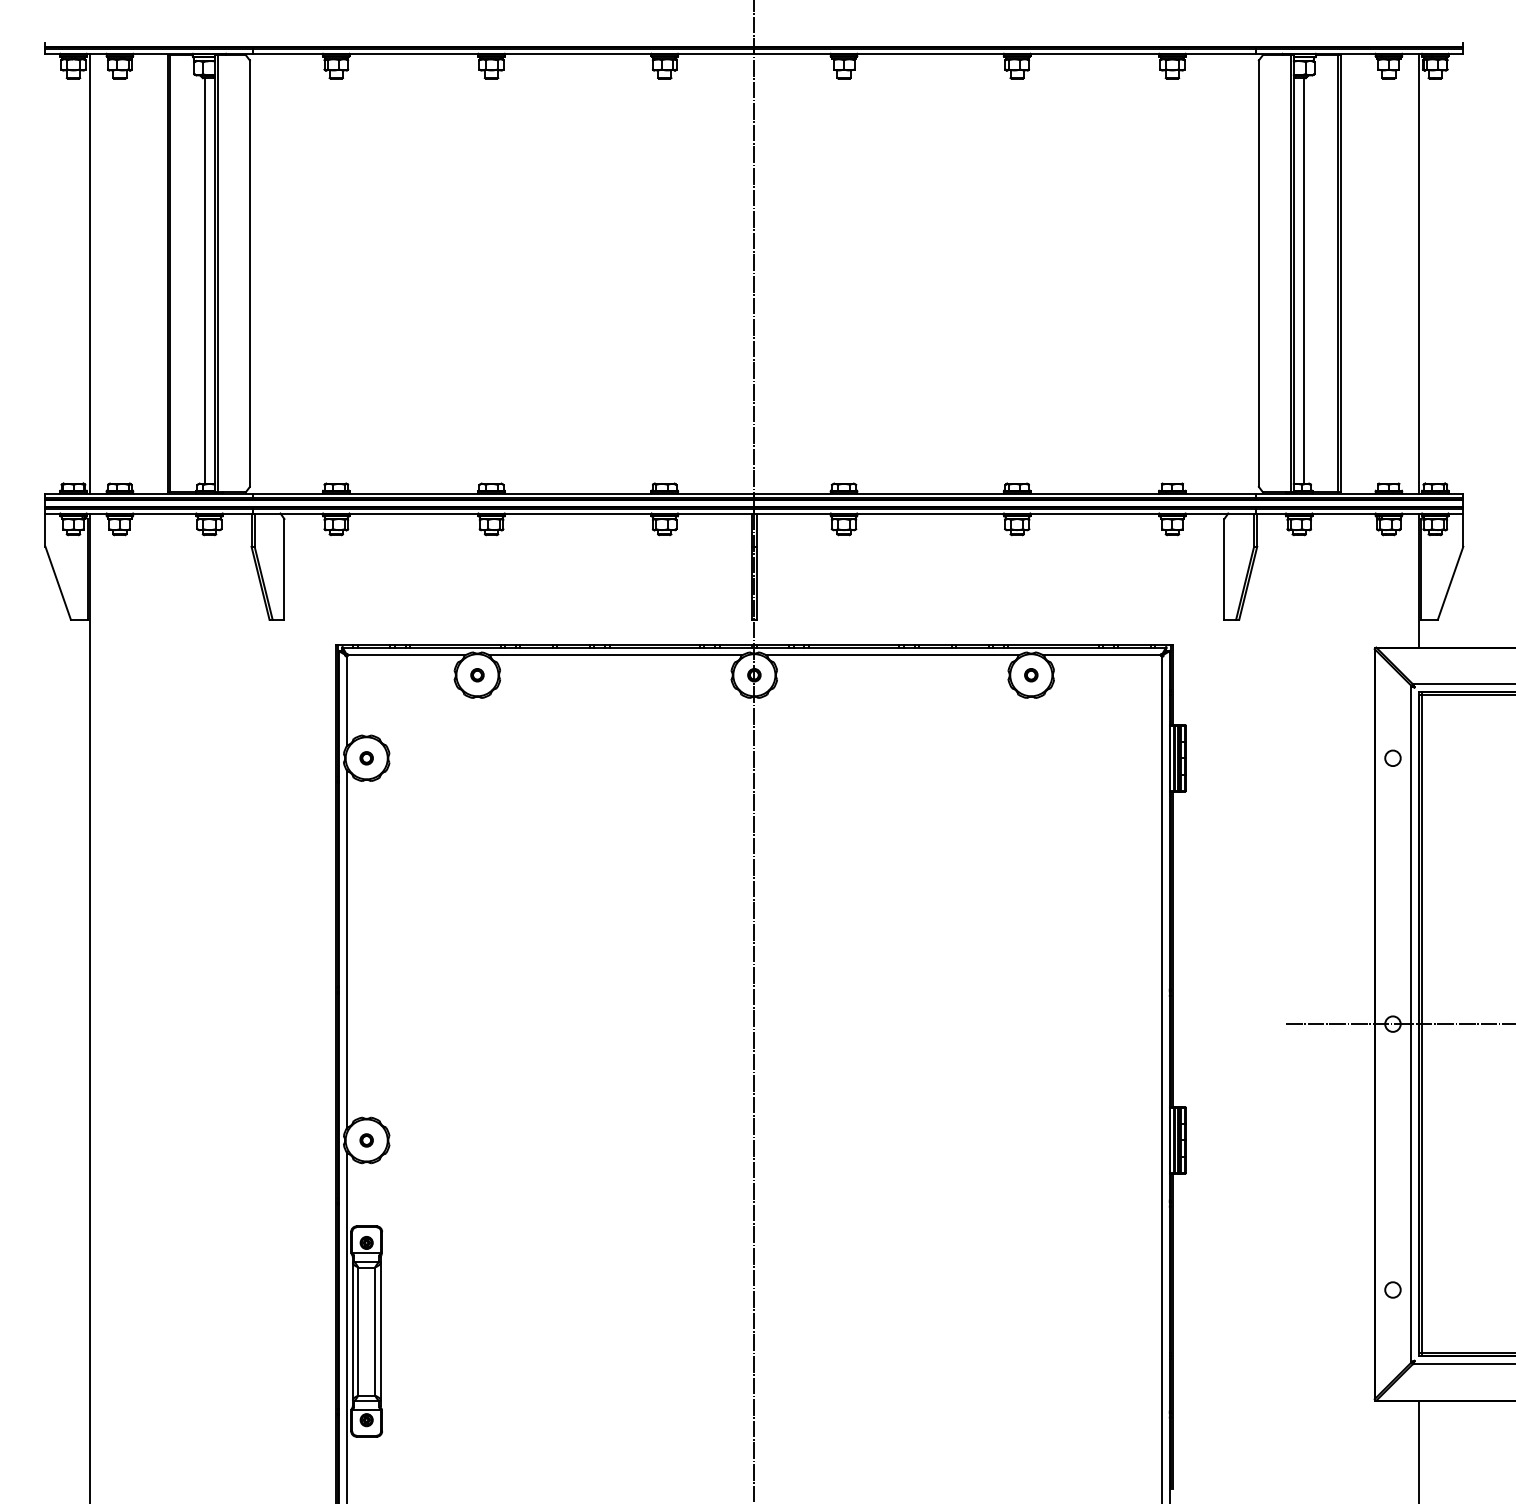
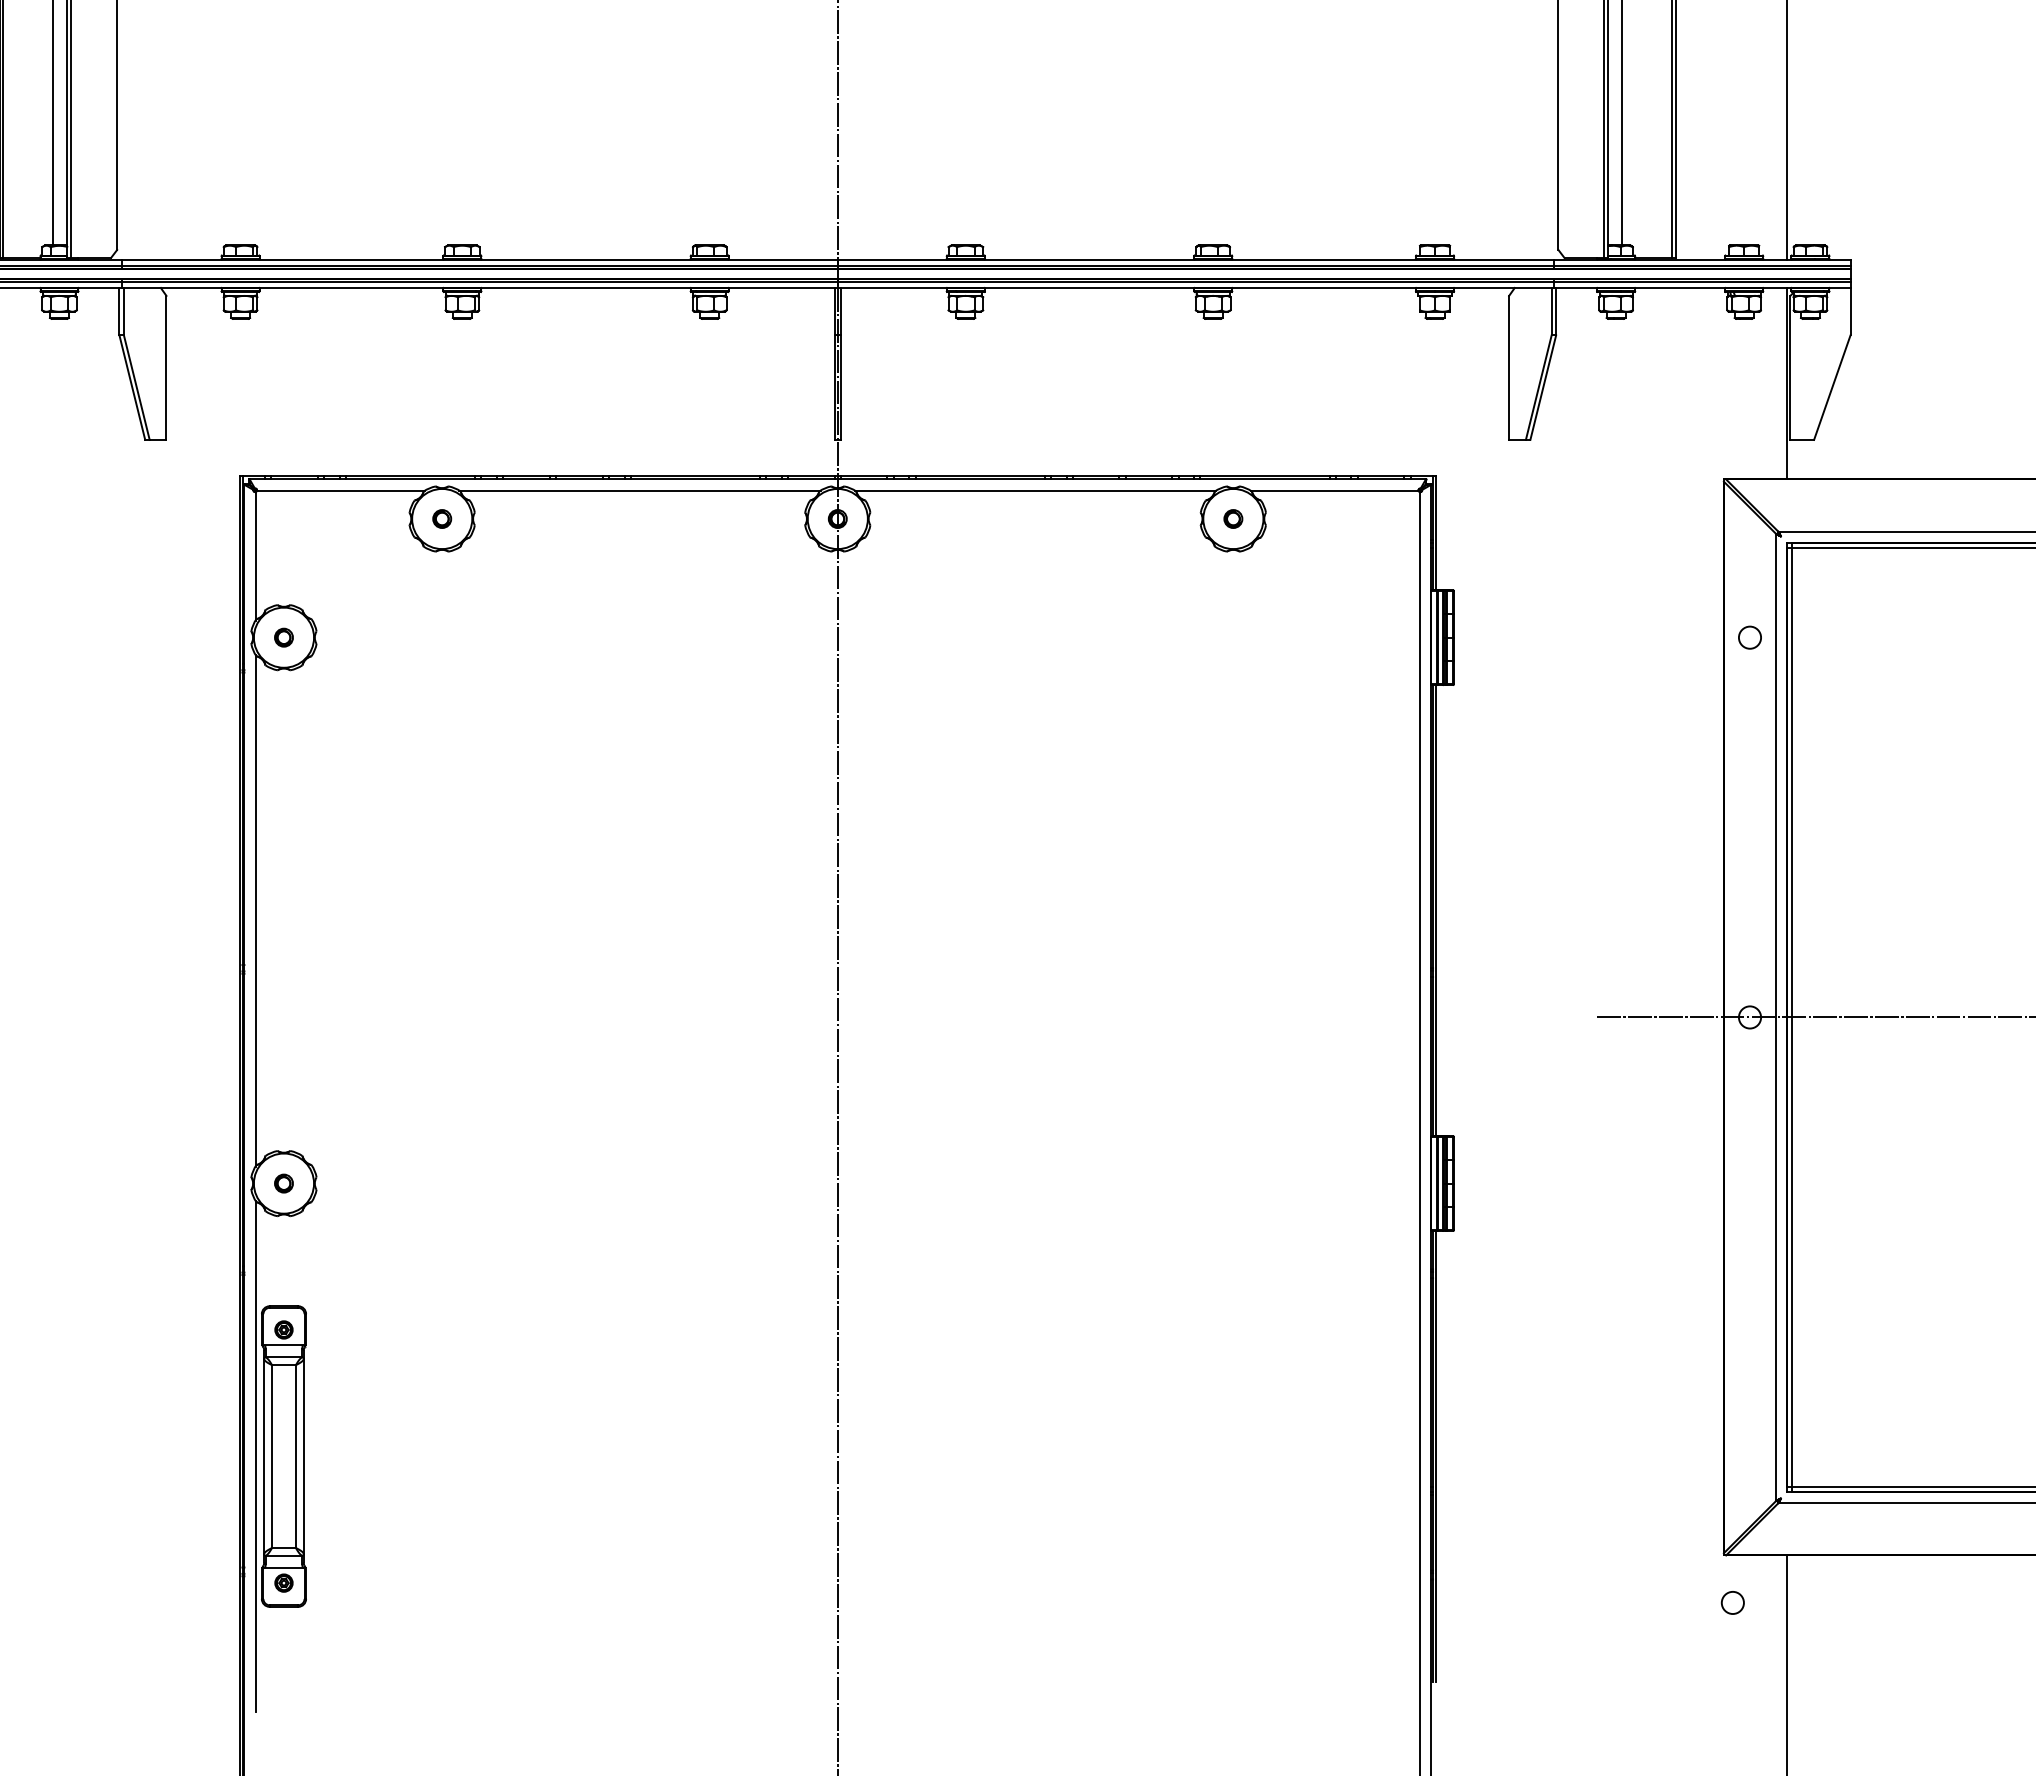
circle: (1392, 1289) -> (1732, 1602), moved

